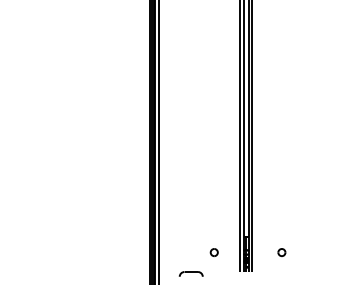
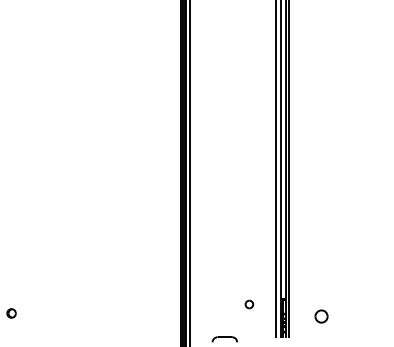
part: (214, 252) -> (249, 304), moved
part: (281, 252) -> (320, 316), size x1.6

